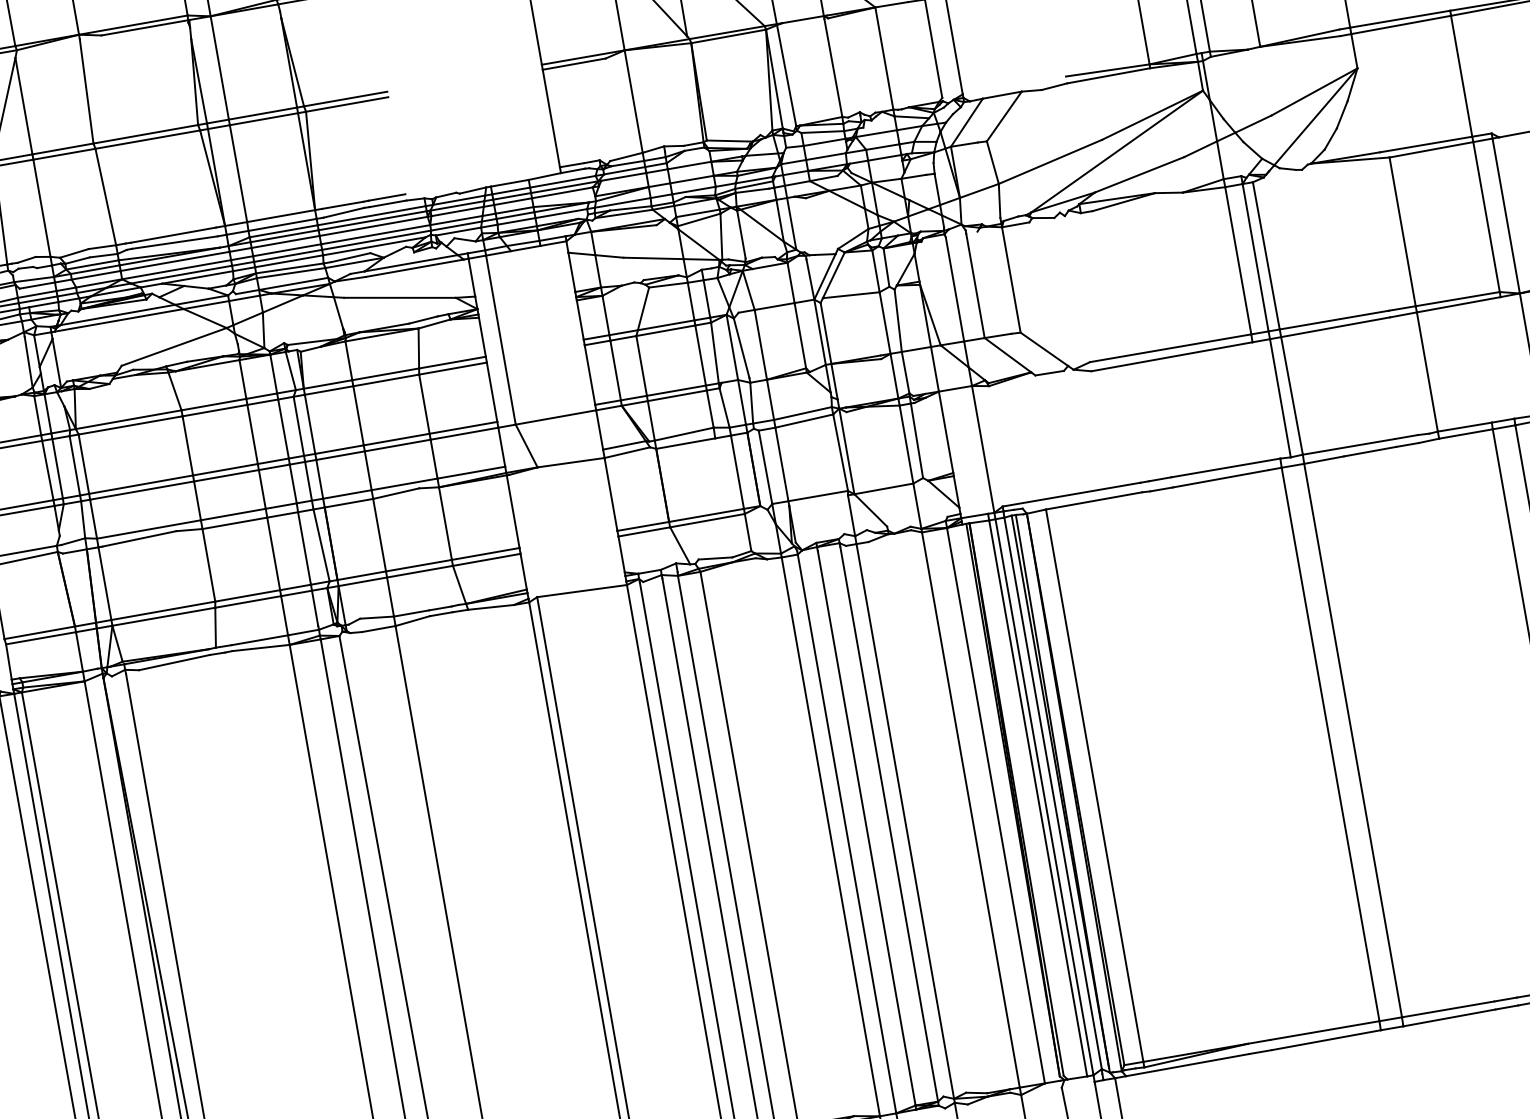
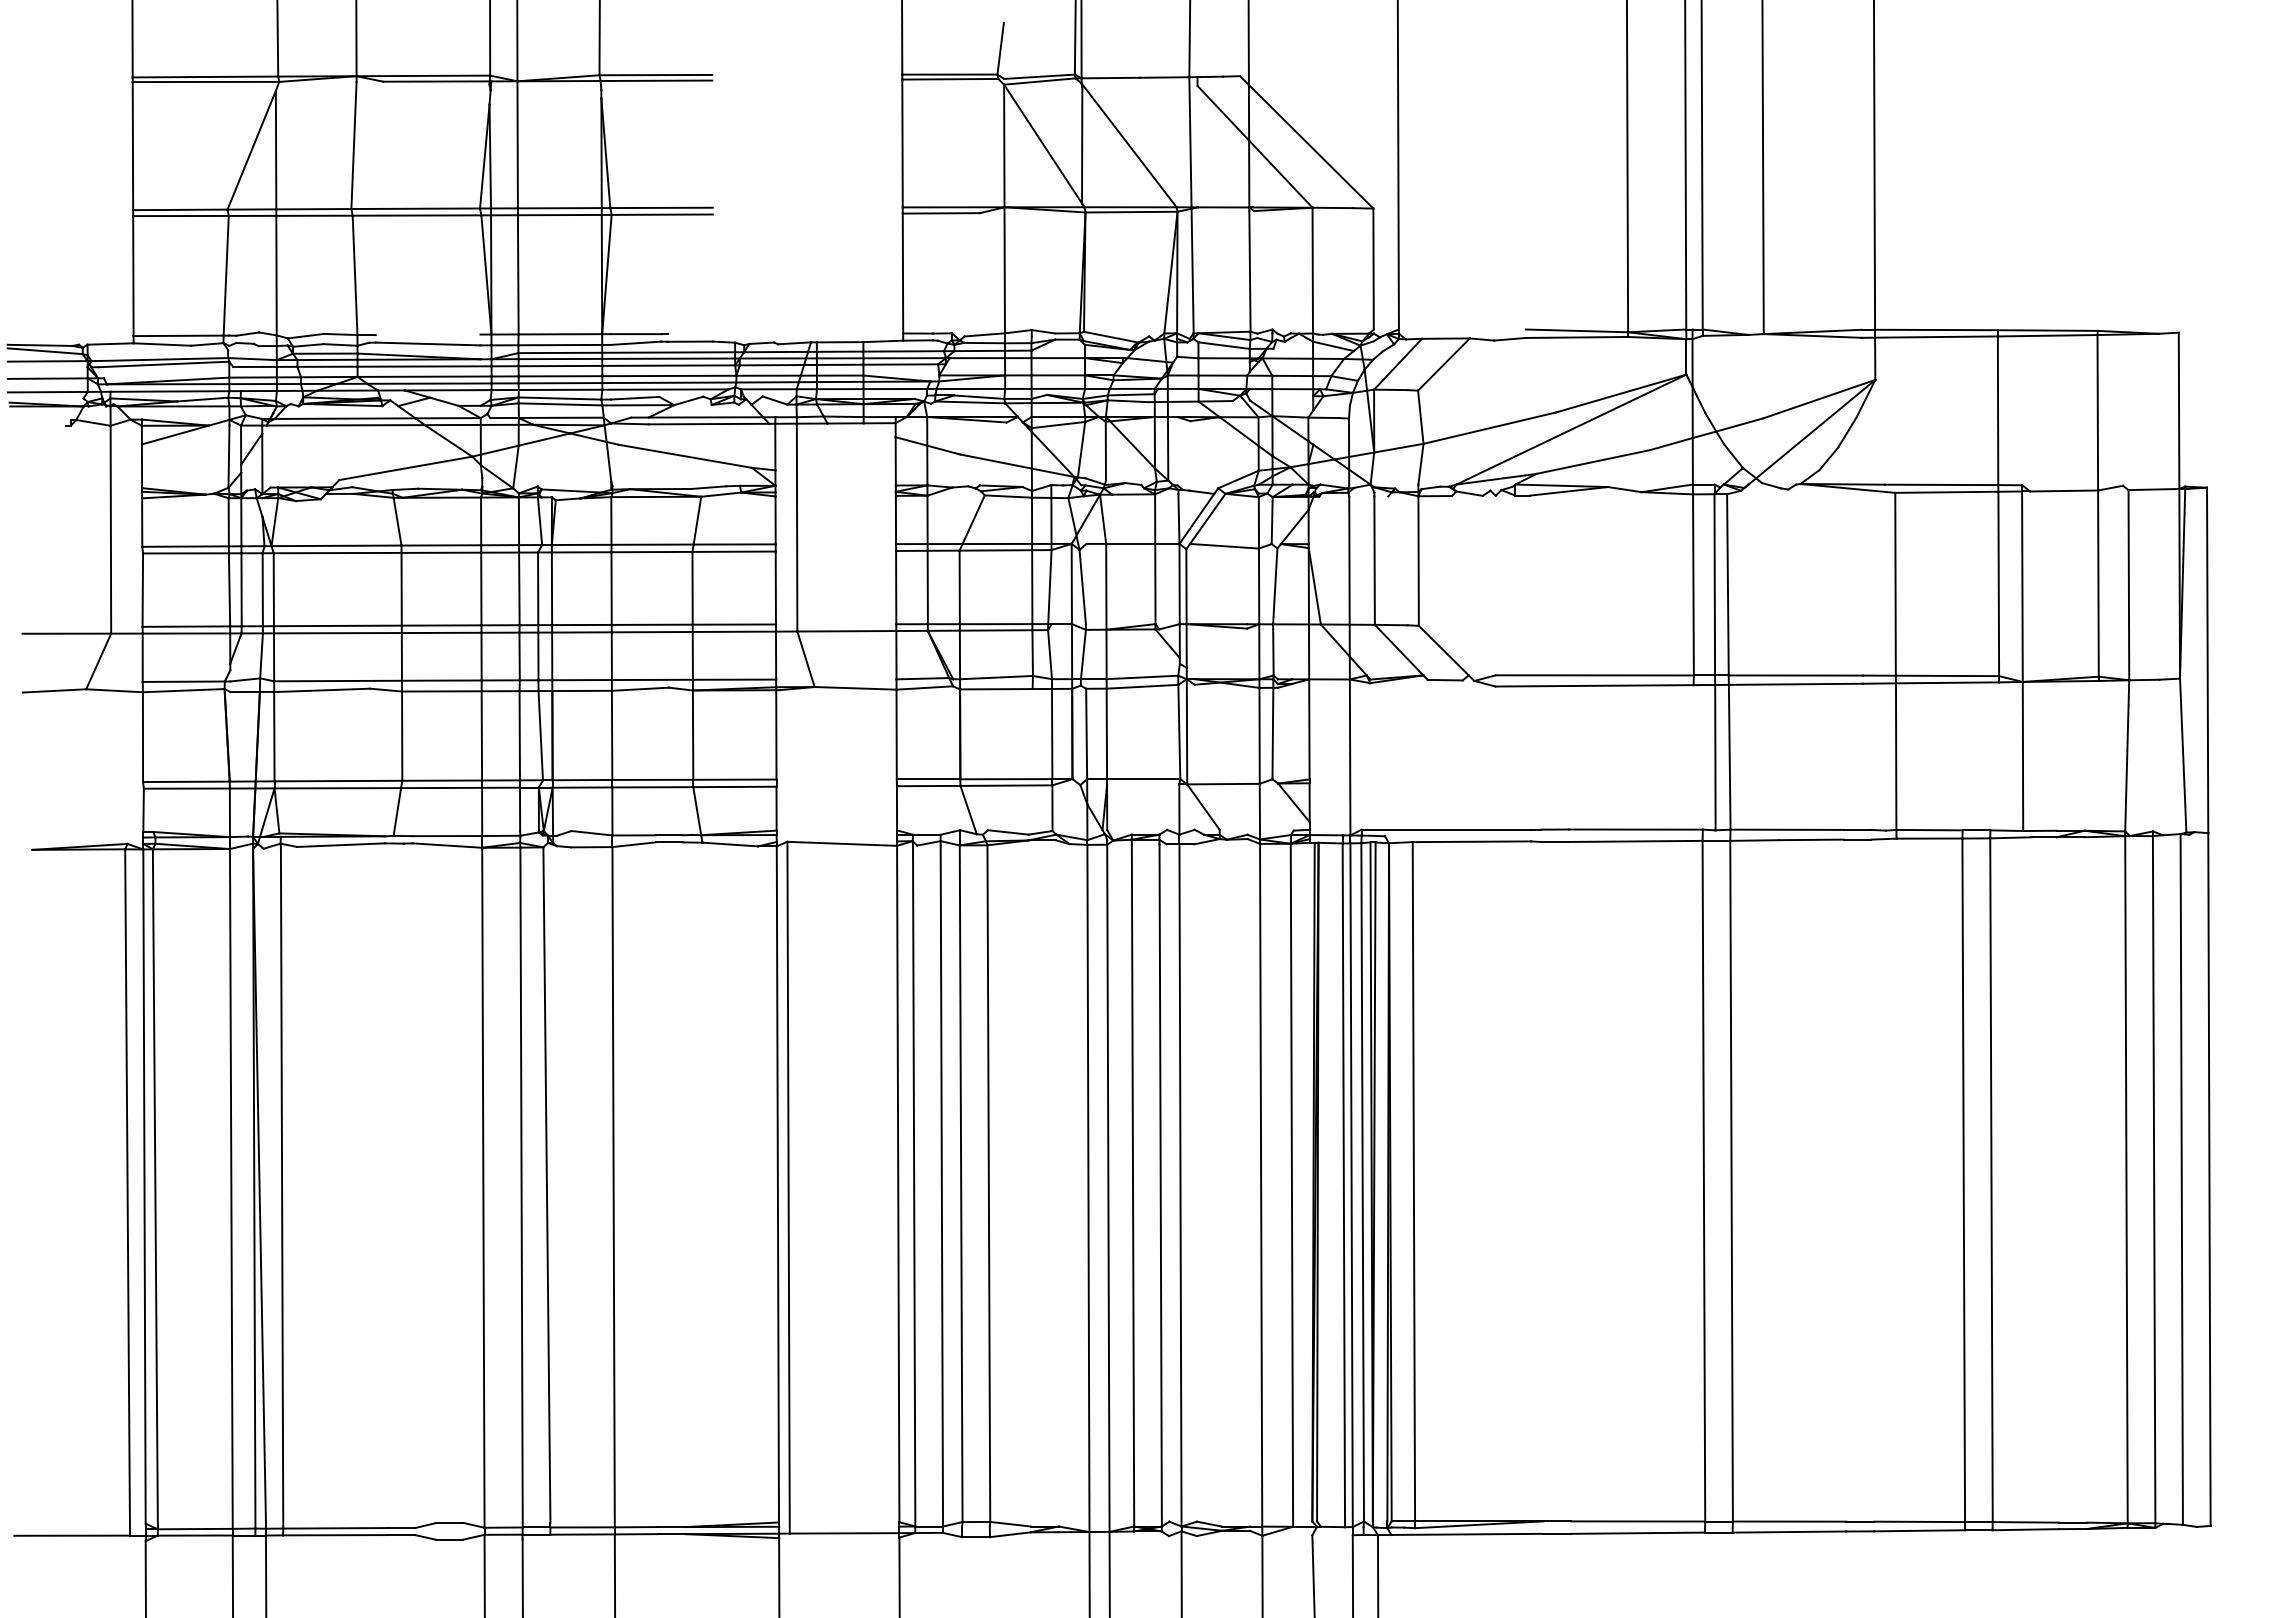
line: (386, 197) -> (690, 333), removed
line: (173, 234) -> (427, 334), removed

